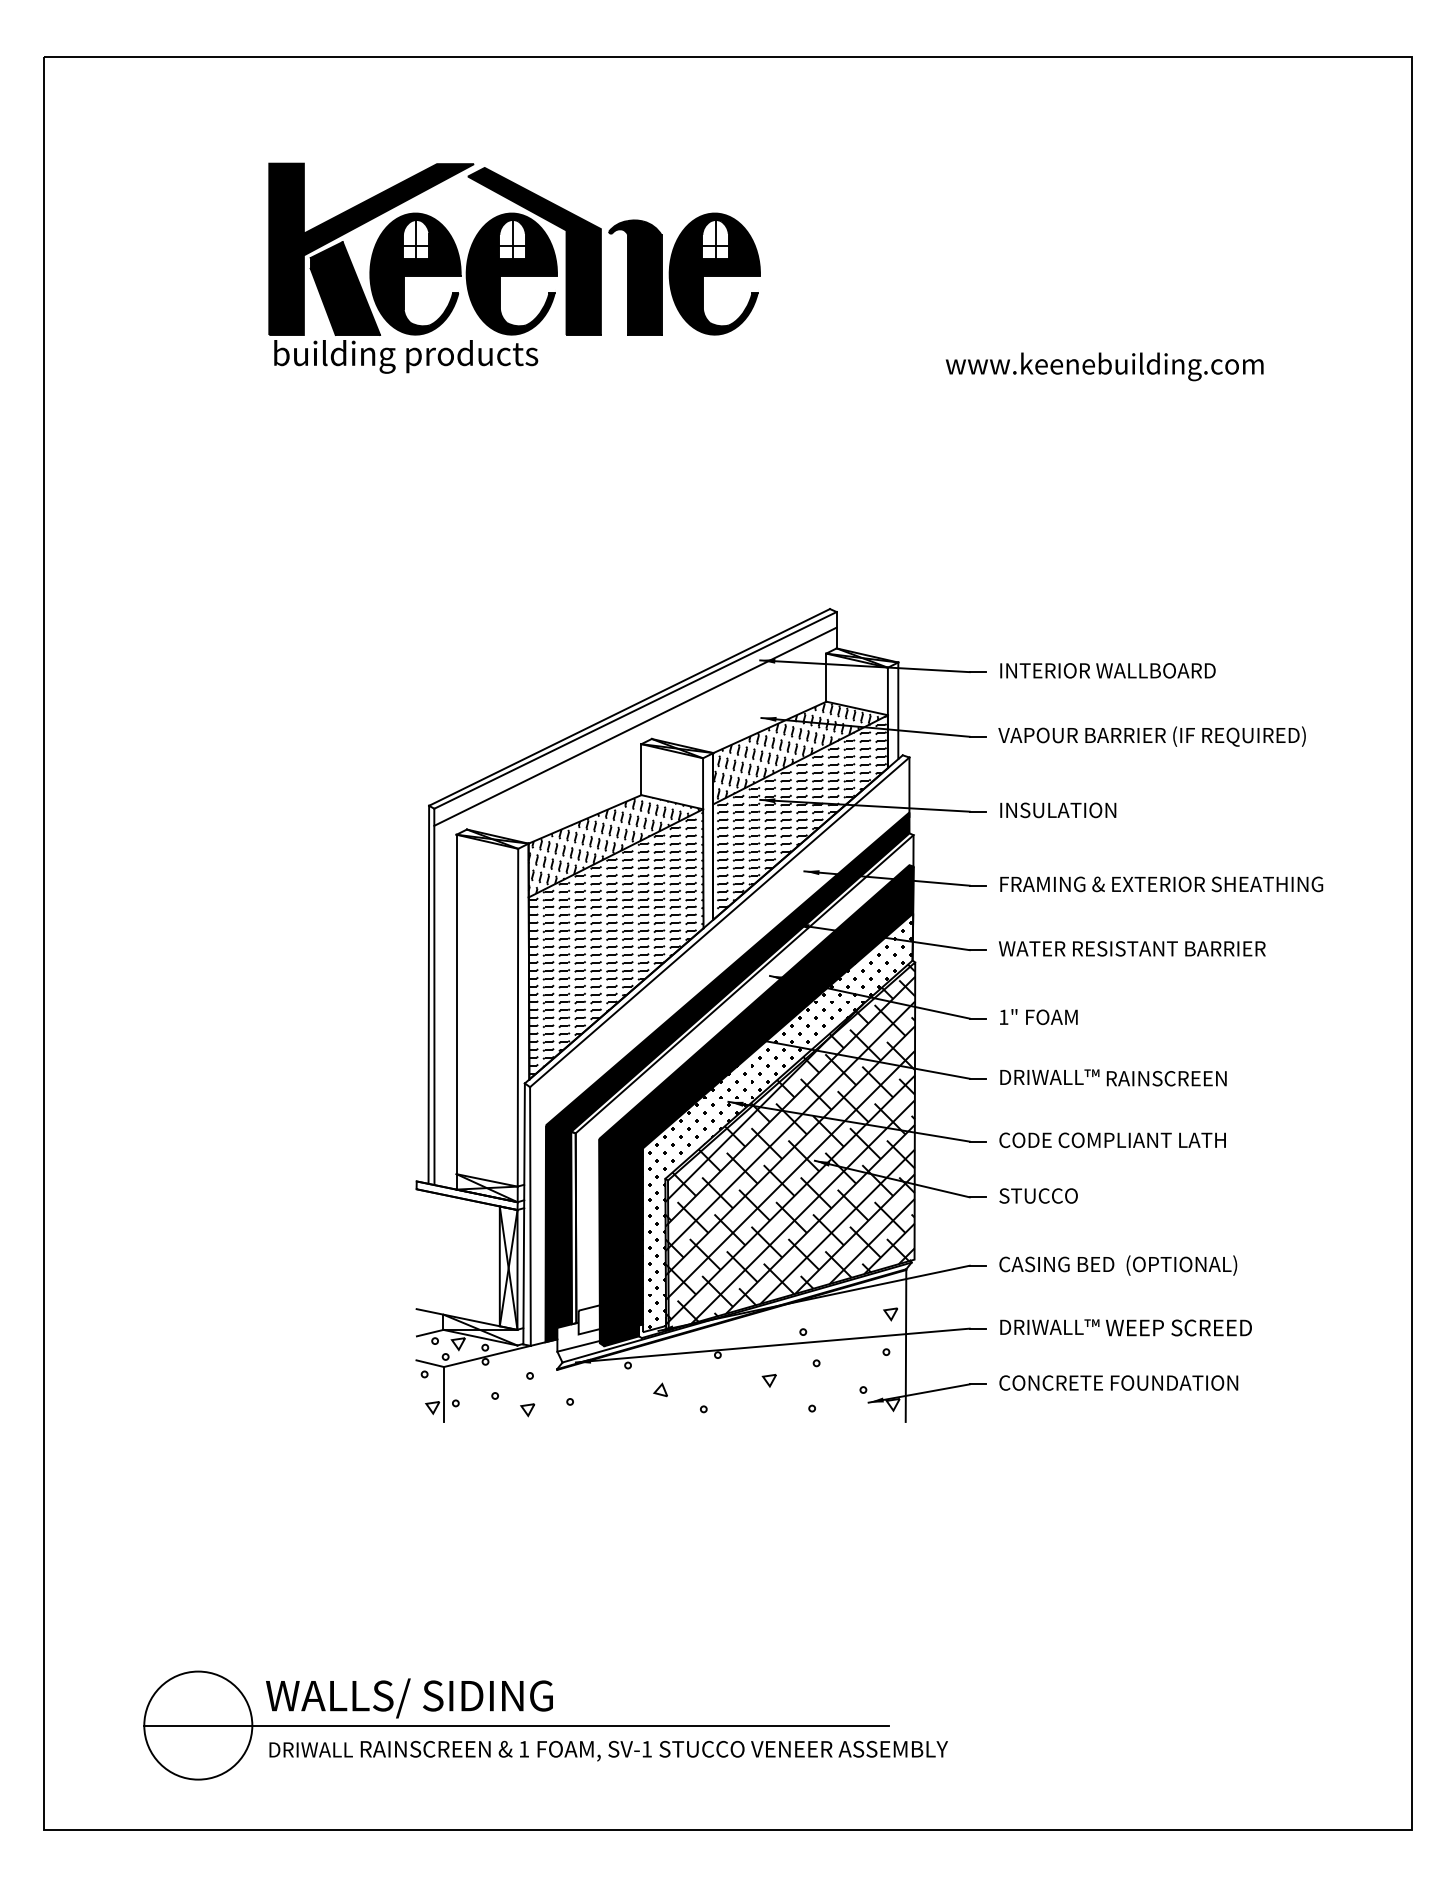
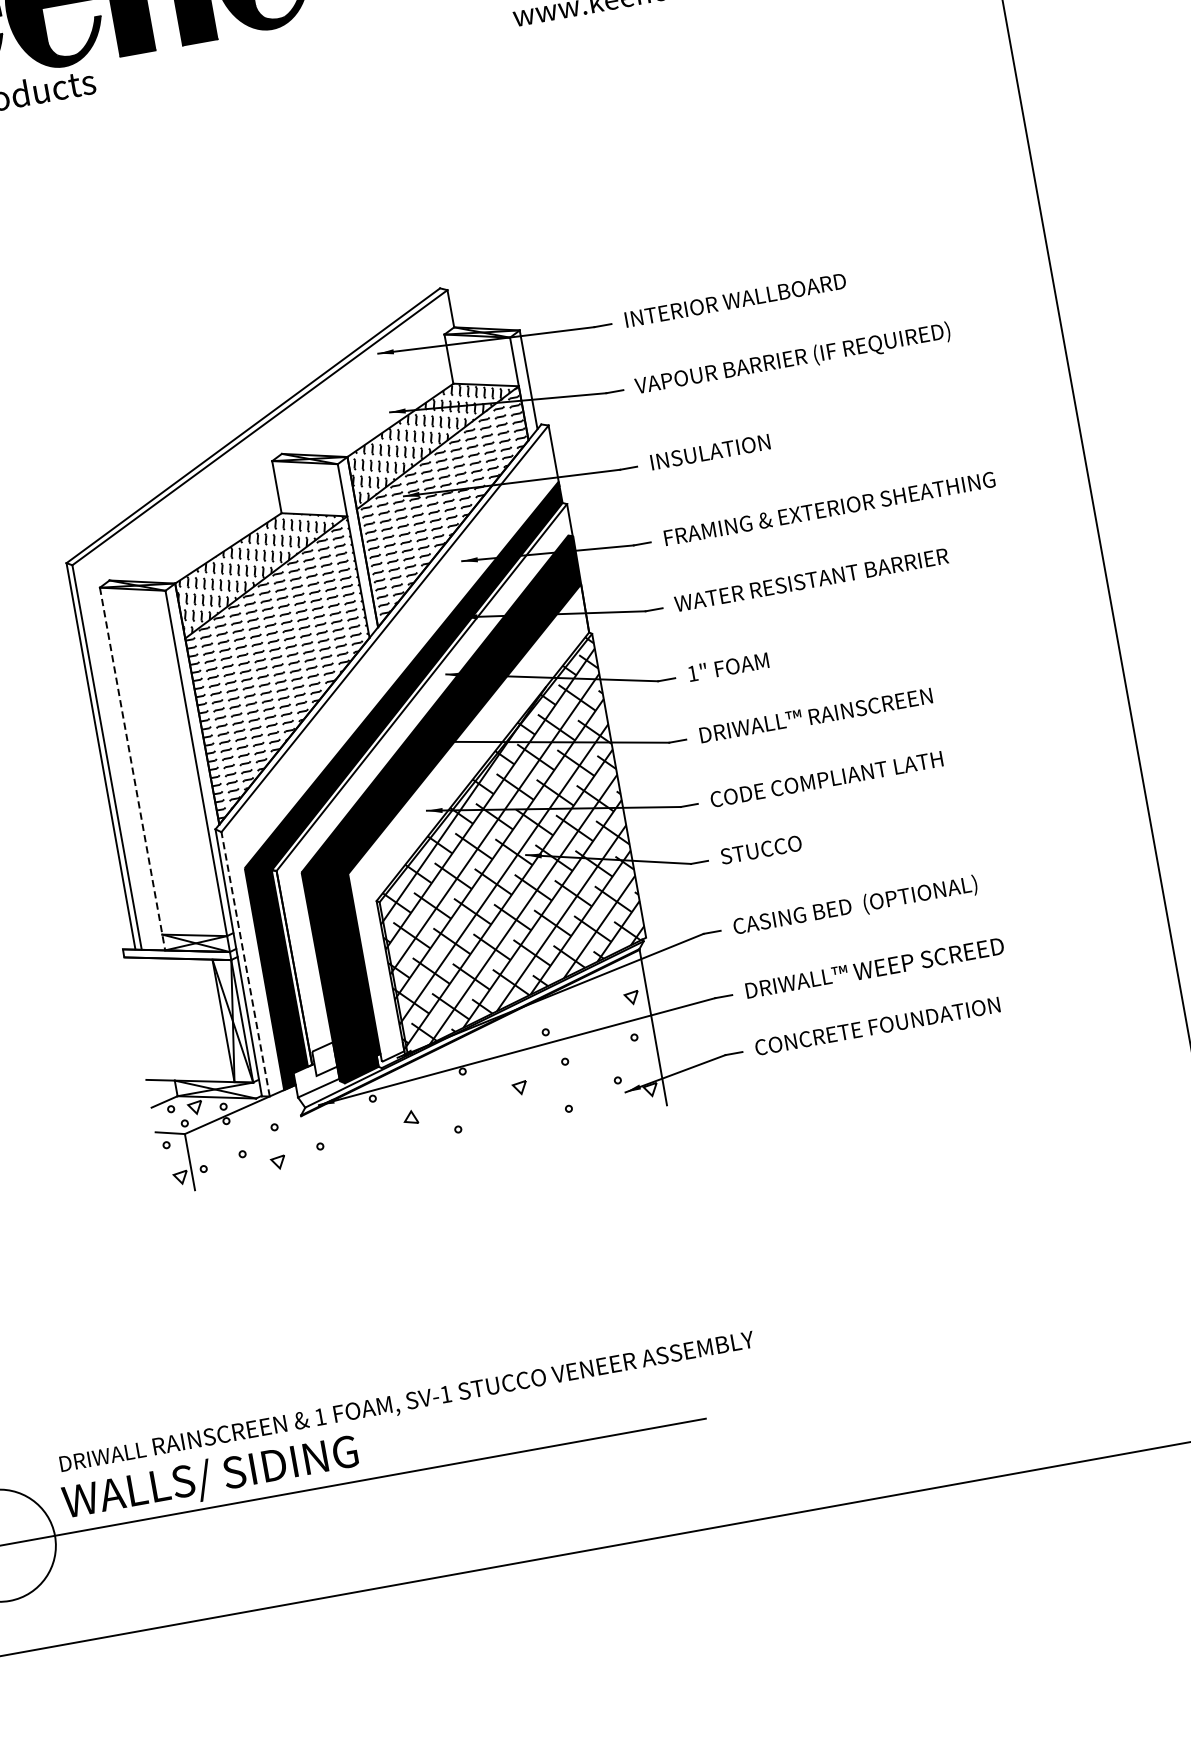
line: (635, 726) -> (262, 444), removed
line: (456, 1012) -> (132, 769), solid -> dashed
hatch: (777, 1125) -> (481, 825), removed
line: (530, 1216) -> (245, 964), solid -> dashed
text: (608, 1750) -> (406, 1402), moved

